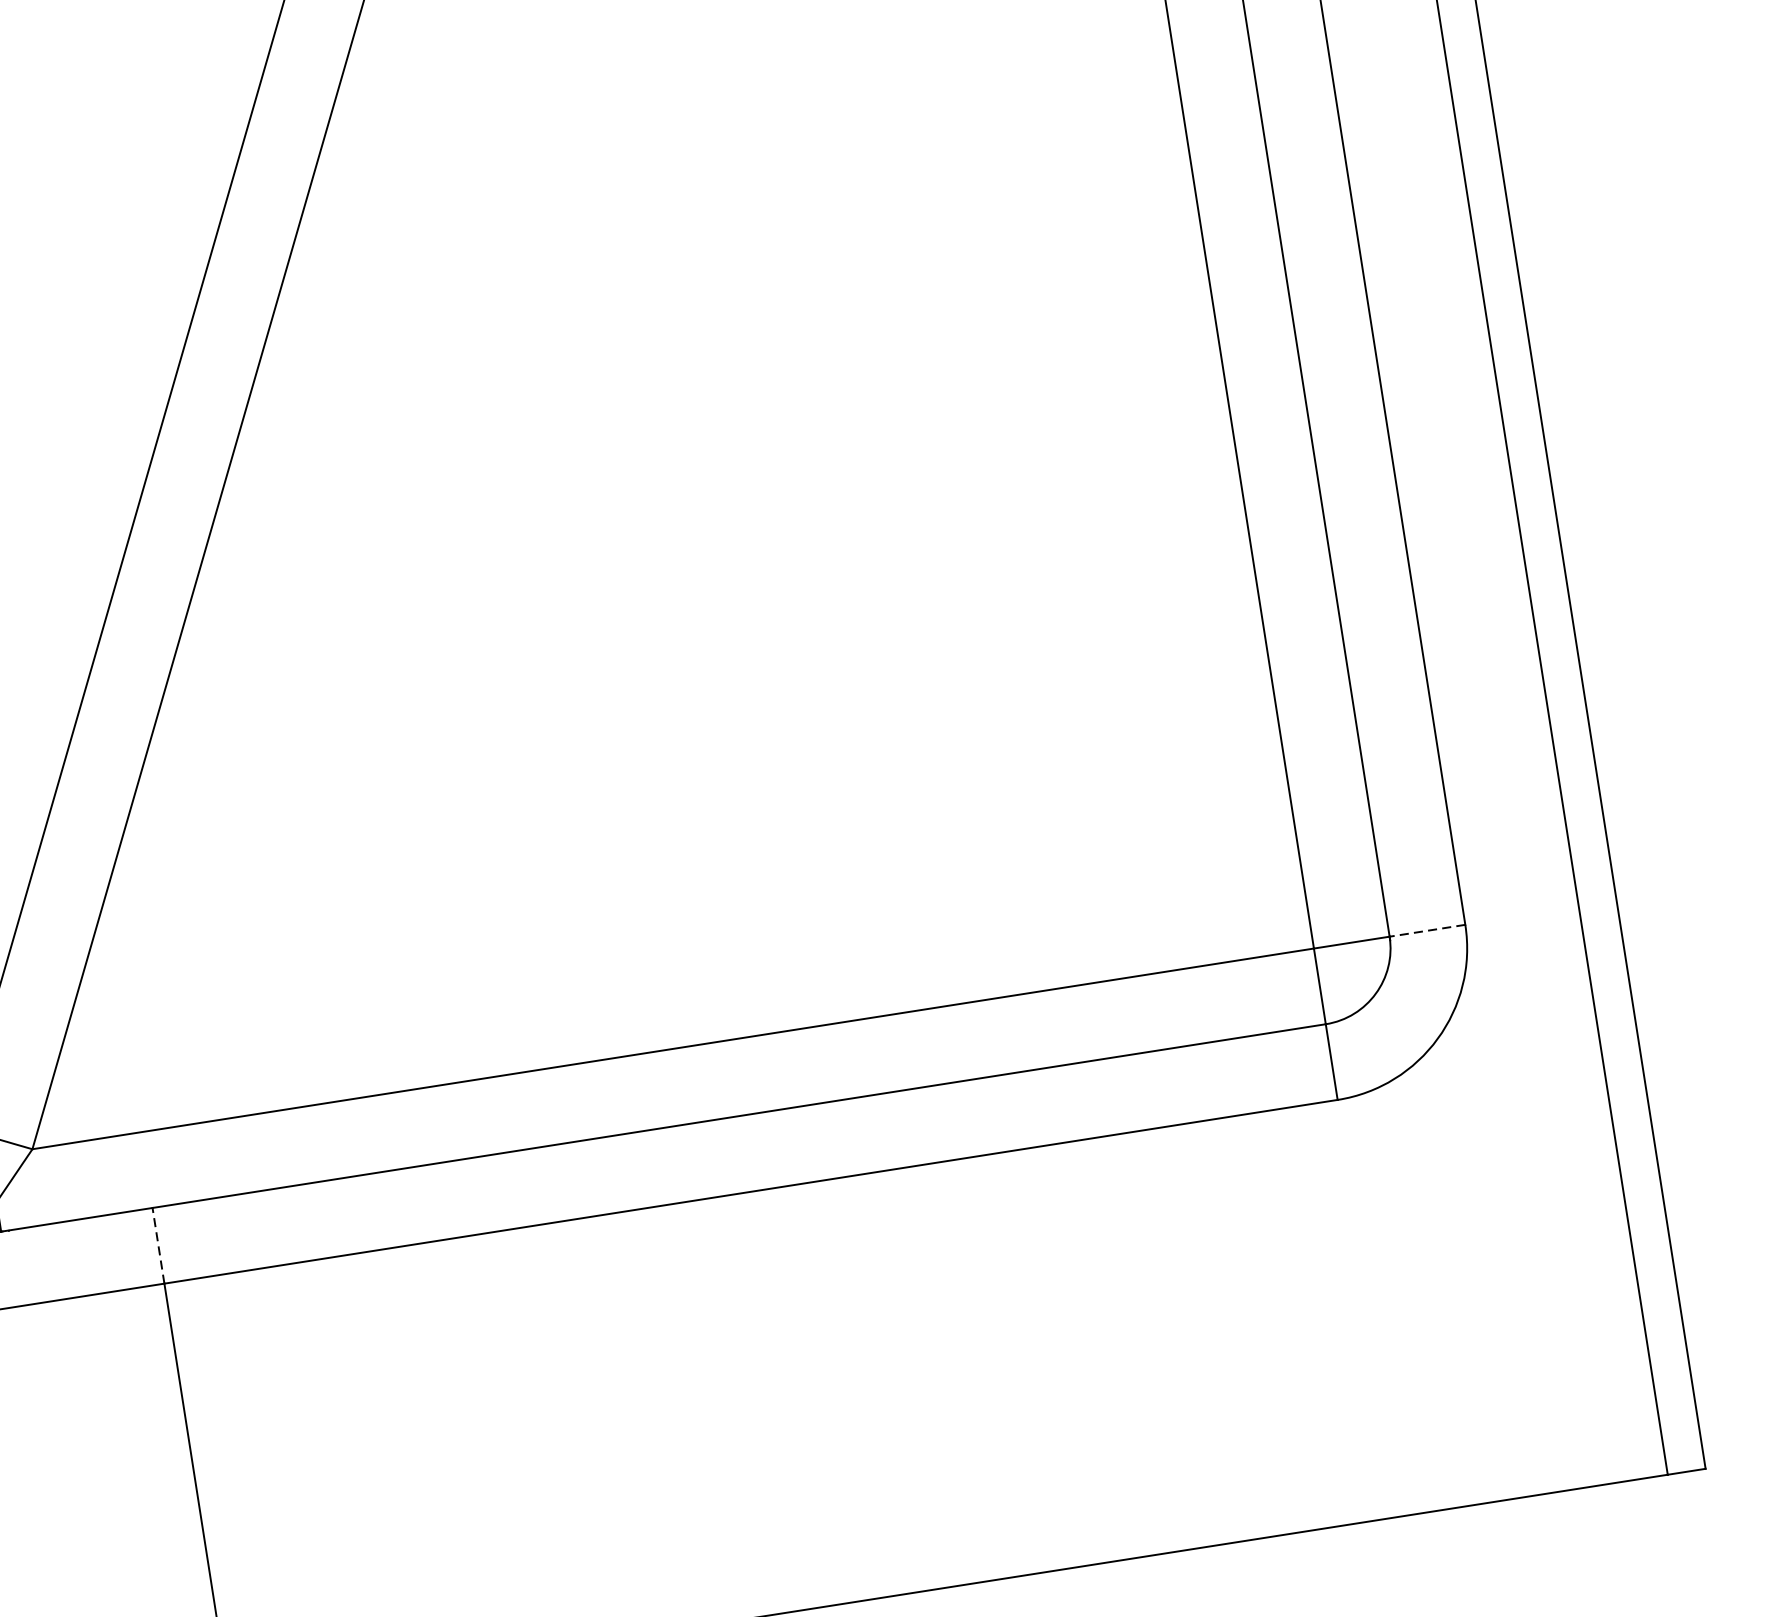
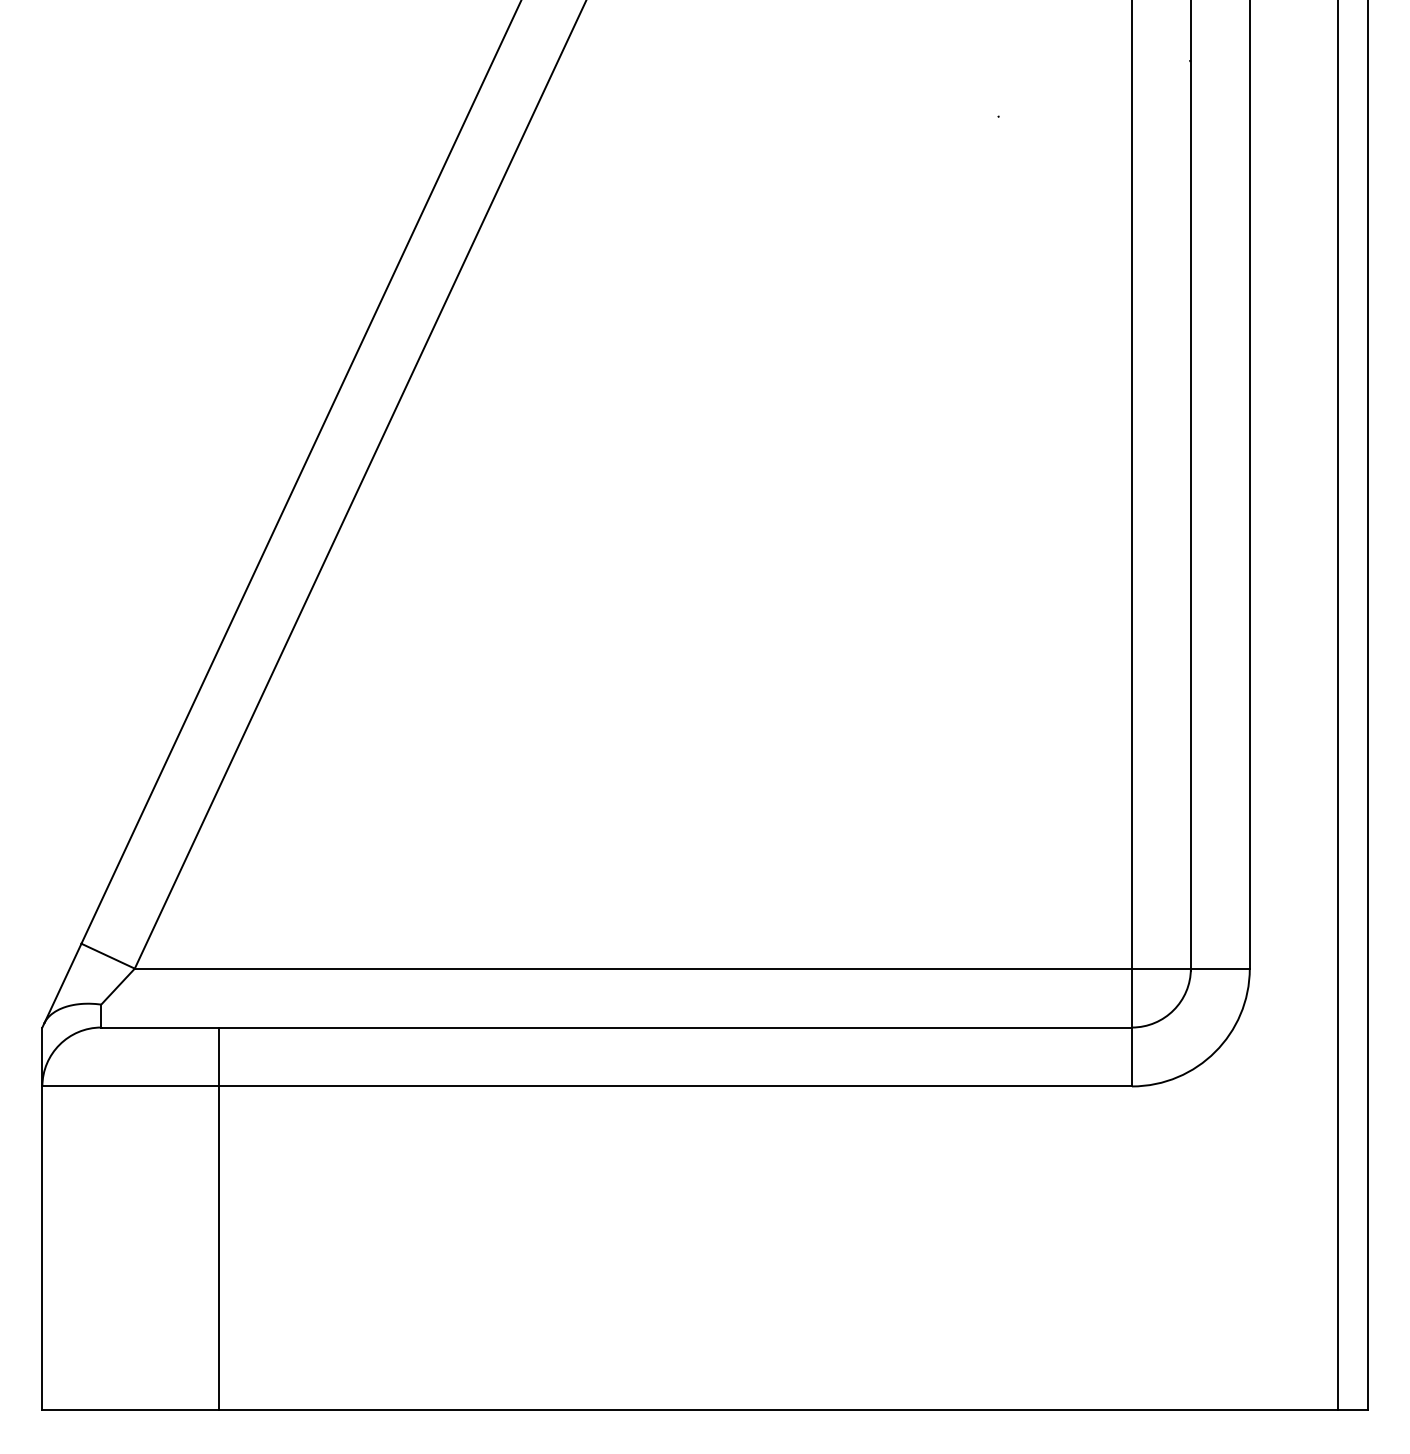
line: (1426, 930) -> (1219, 968), dashed -> solid
line: (158, 1245) -> (219, 1056), dashed -> solid

